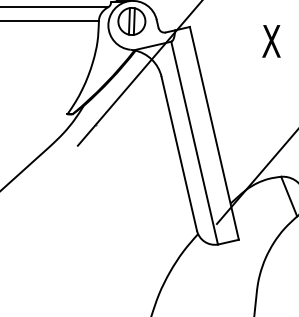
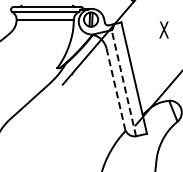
line: (193, 141) -> (123, 82), solid -> dashed
line: (178, 155) -> (115, 89), solid -> dashed

